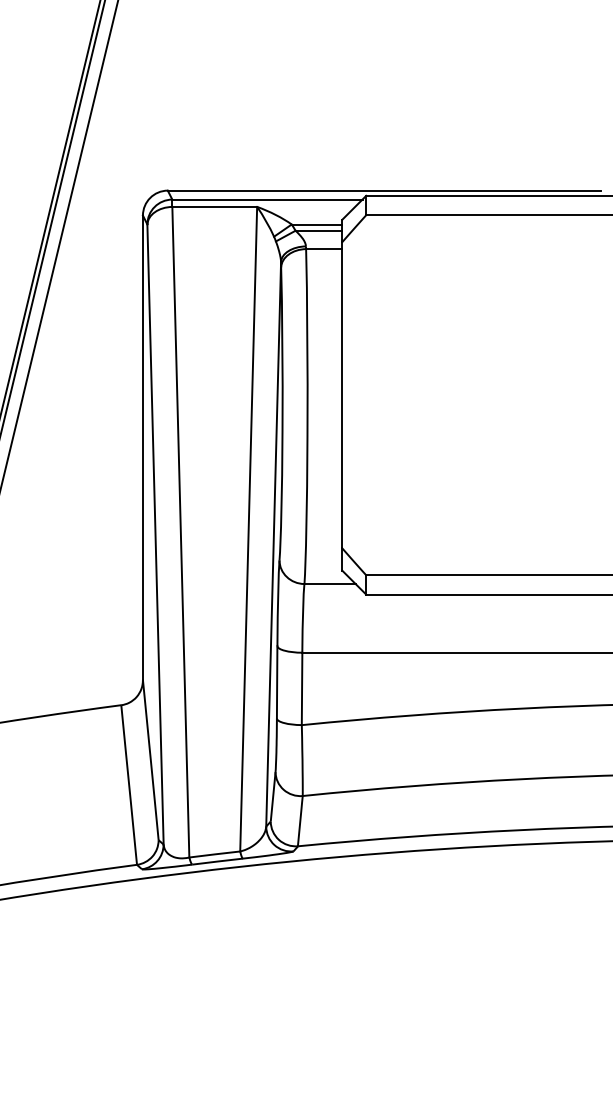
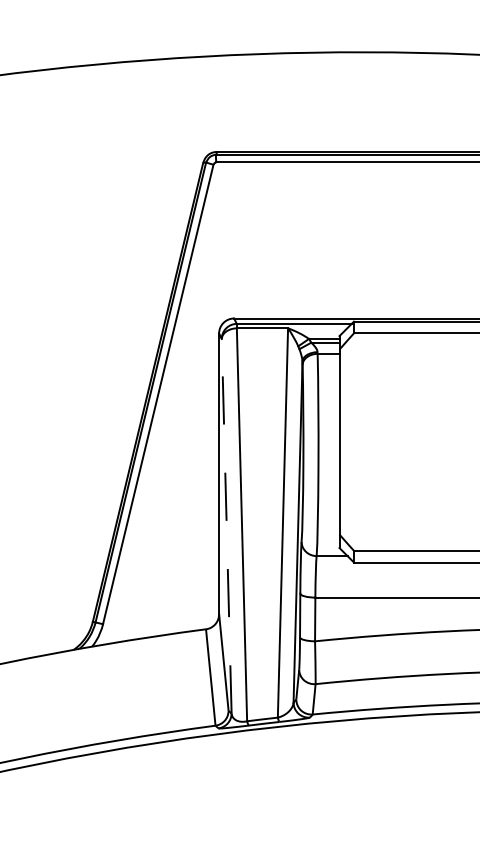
line: (155, 533) -> (226, 525), solid -> dashed

